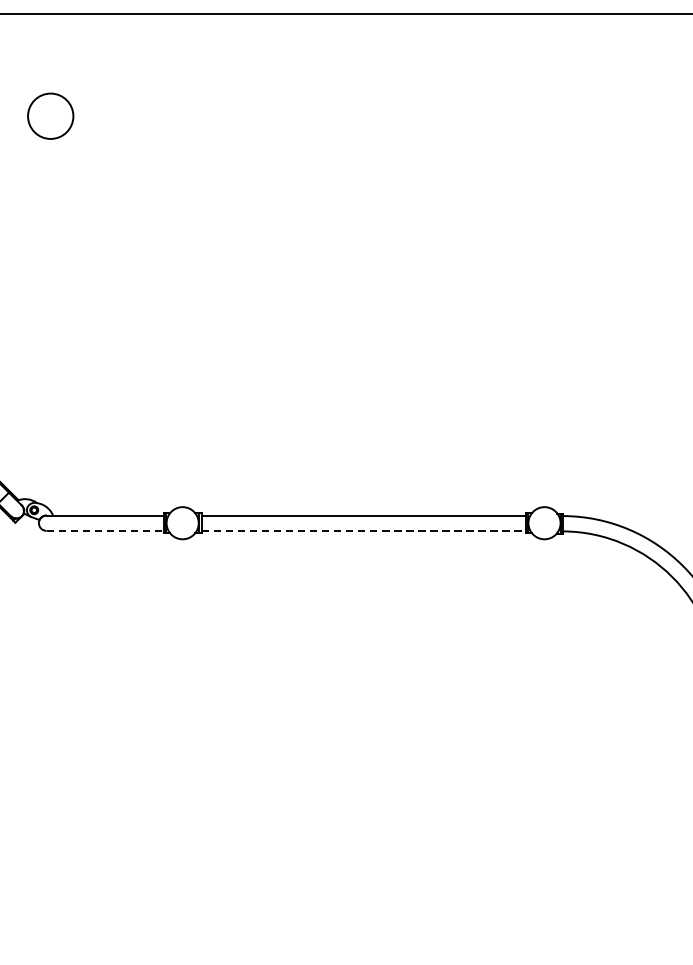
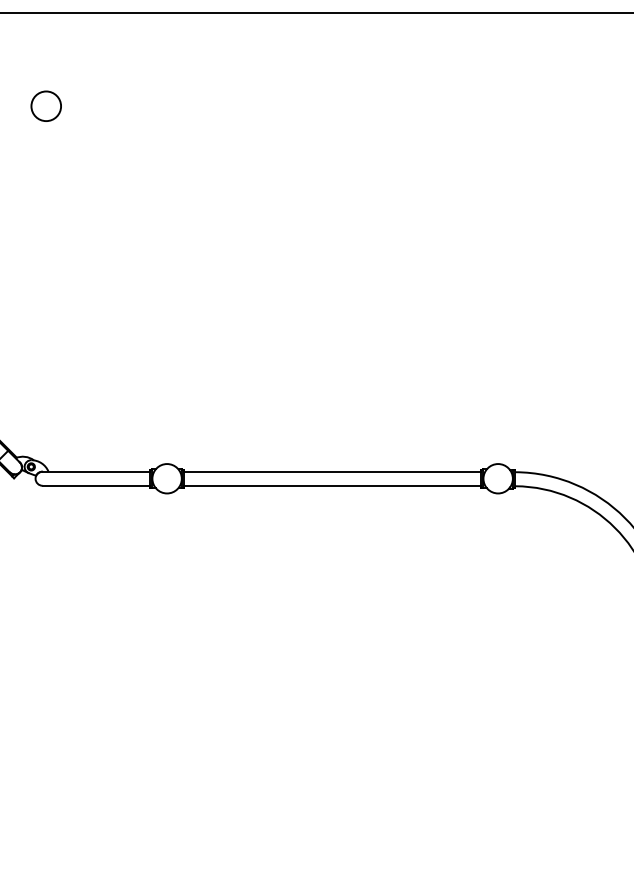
circle: (49, 115) -> (45, 105), size x0.71
line: (105, 530) -> (96, 485), dashed -> solid
line: (364, 530) -> (333, 485), dashed -> solid

